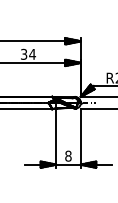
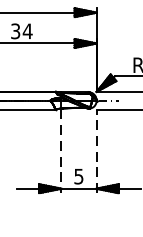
line: (80, 137) -> (96, 149), solid -> dashed
line: (56, 138) -> (61, 151), solid -> dashed
text: (68, 155) -> (79, 175), 8 -> 5

